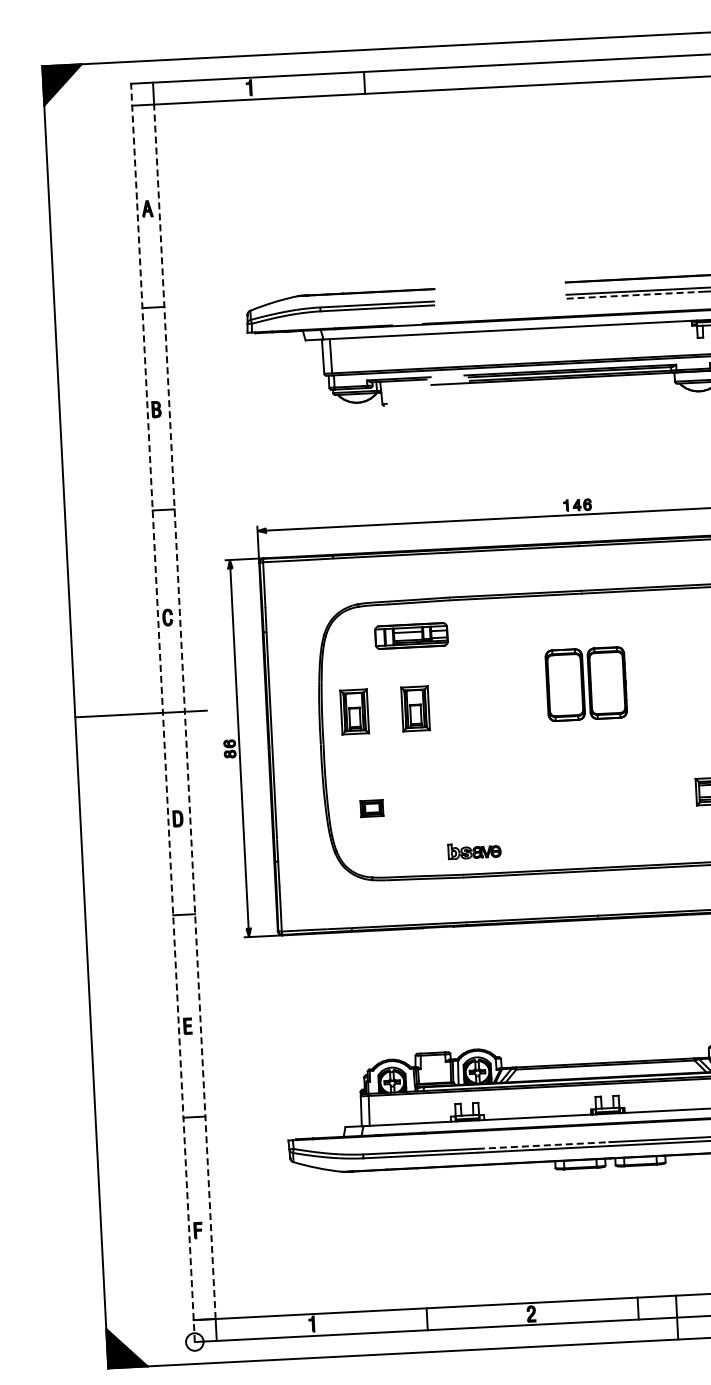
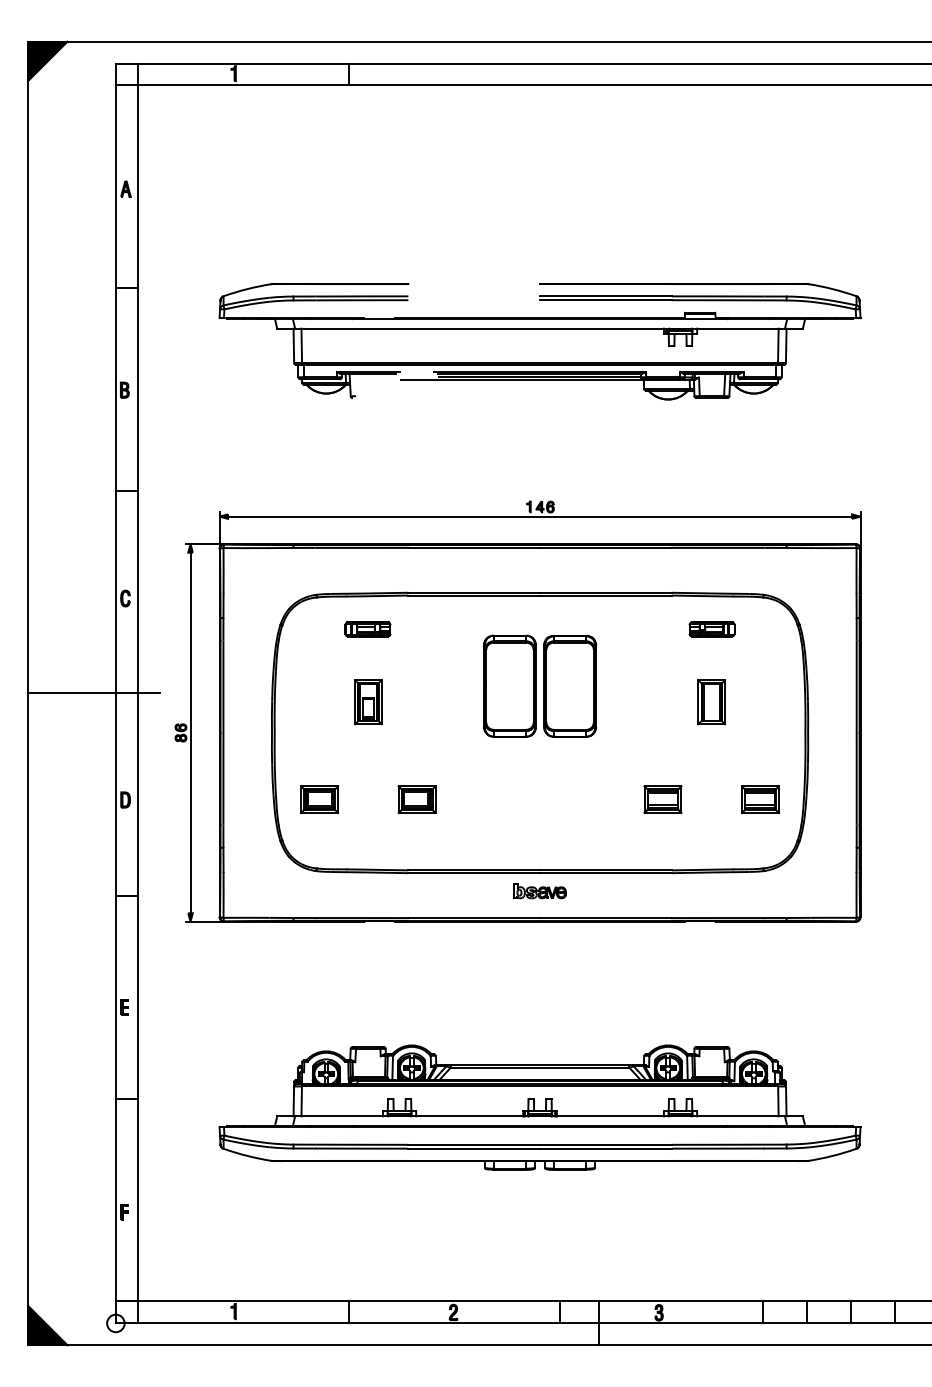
line: (632, 295) -> (605, 300), dashed -> solid
part: (411, 636) -> (367, 629), size x0.62
part: (586, 683) -> (540, 685), size x1.43
line: (184, 711) -> (137, 693), dashed -> solid
line: (162, 712) -> (115, 693), dashed -> solid
part: (354, 712) -> (307, 702), removed
part: (468, 803) -> (416, 799), added
part: (371, 808) -> (319, 799), size x1.67
part: (473, 851) -> (539, 891), moved
line: (543, 1145) -> (474, 1144), dashed -> solid

